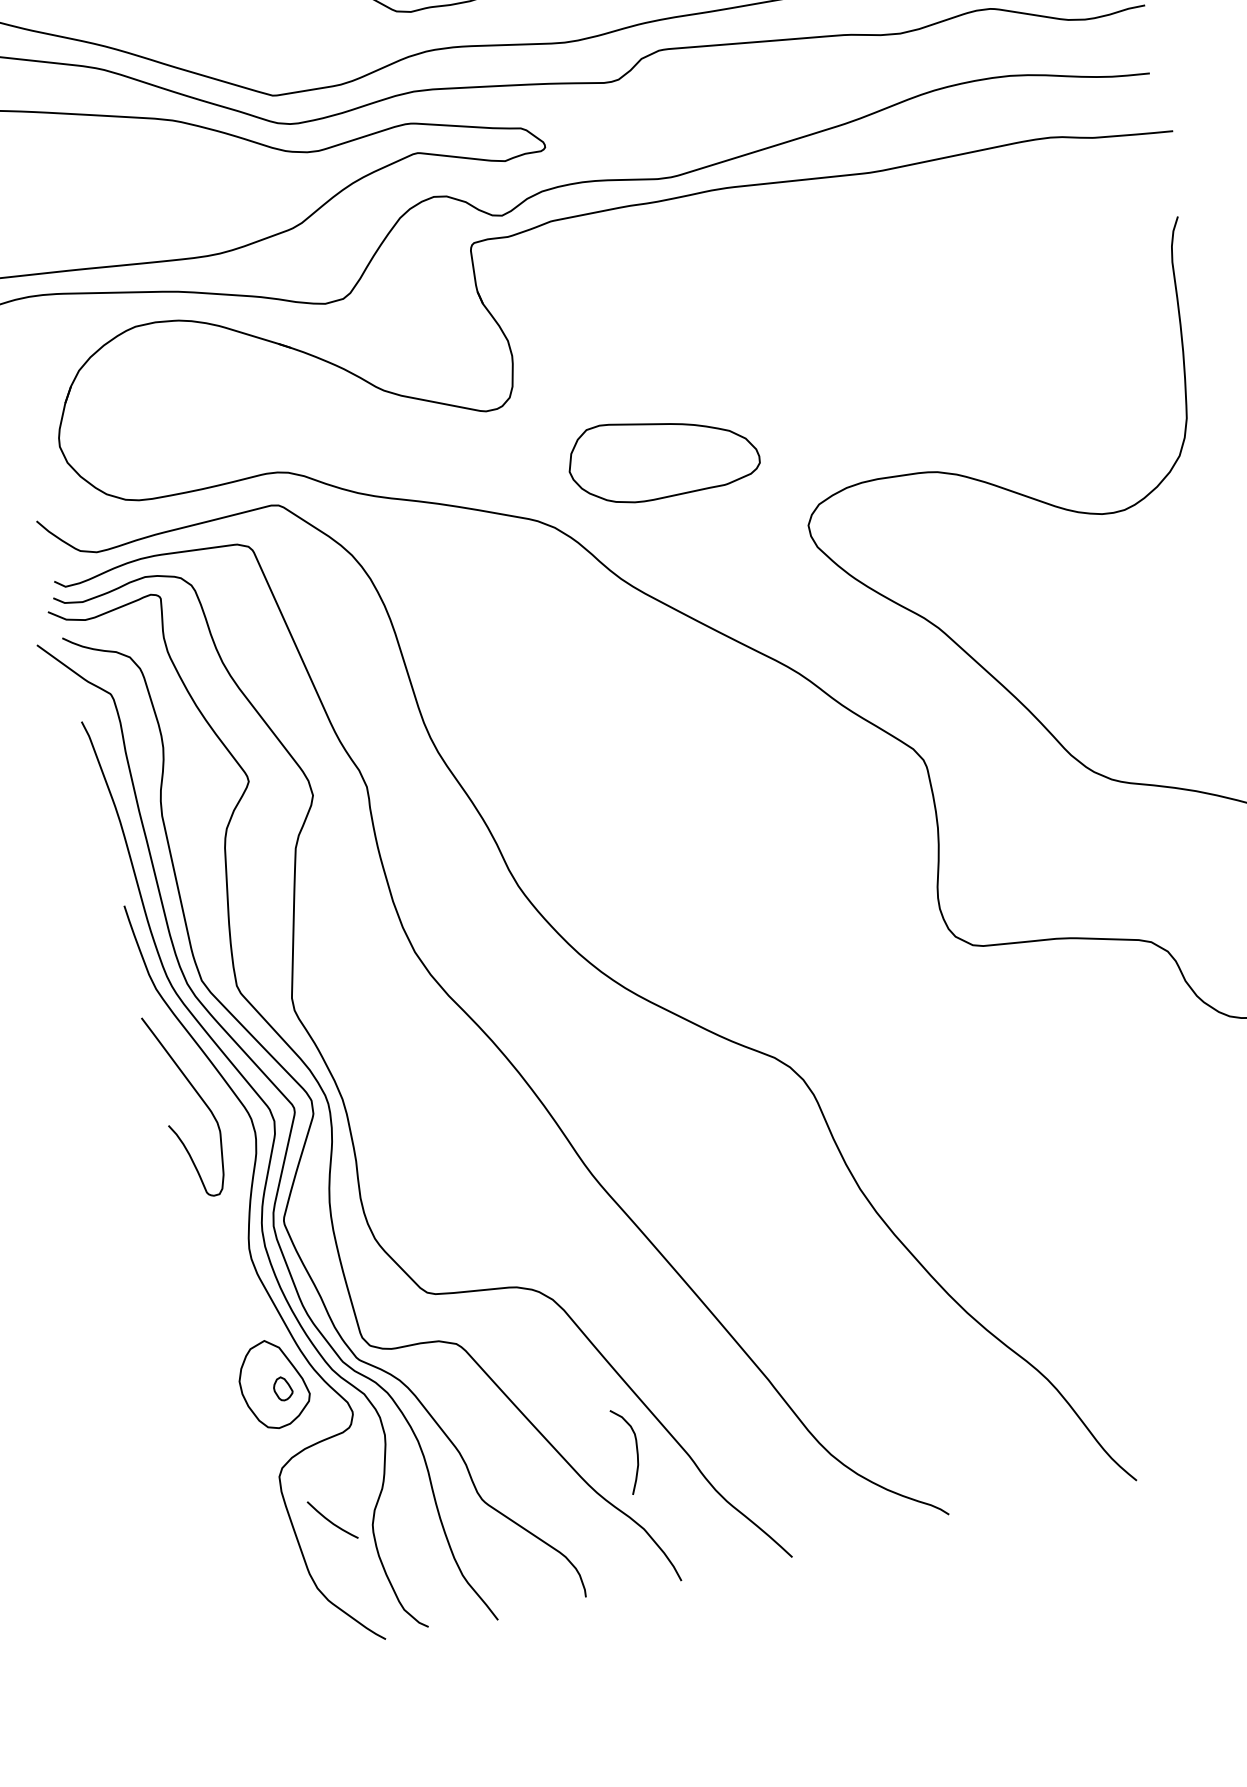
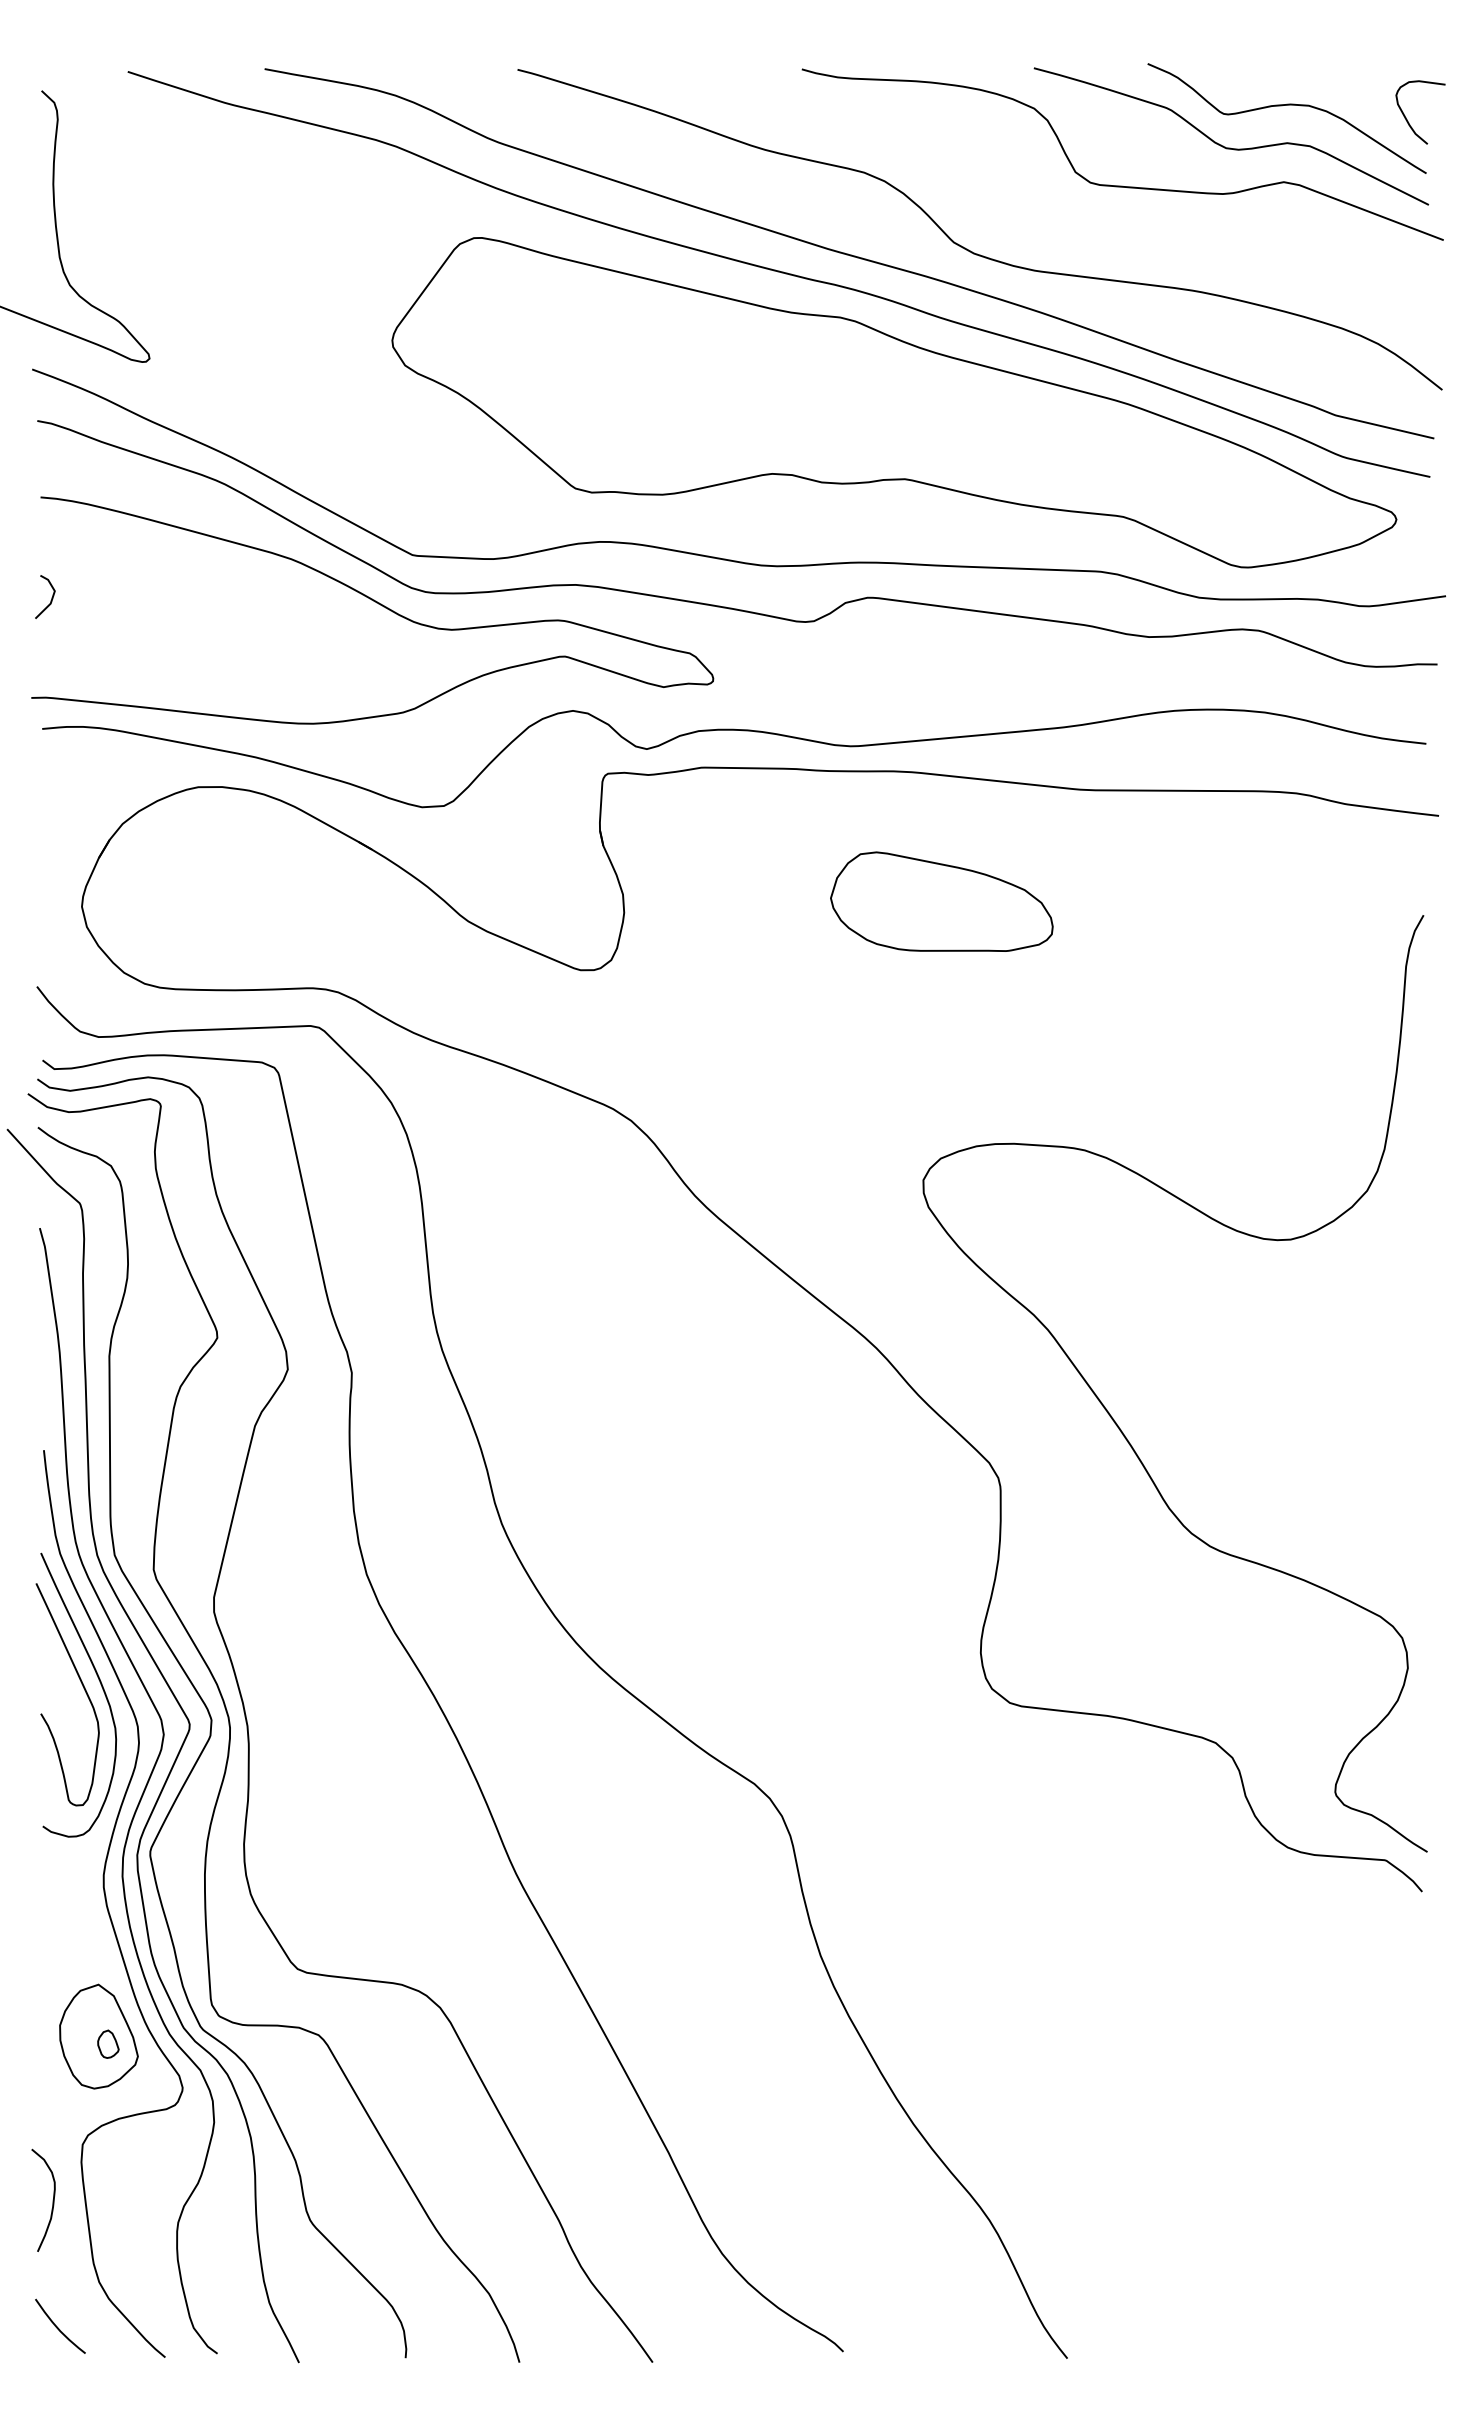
part: (662, 455) -> (941, 901), moved
curve: (214, 1093) -> (101, 1687), added
curve: (636, 1449) -> (52, 2200), moved
curve: (331, 1521) -> (58, 2327), moved

